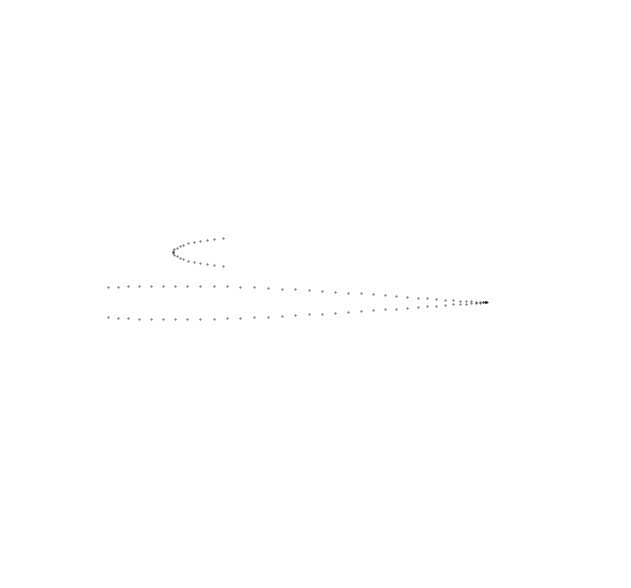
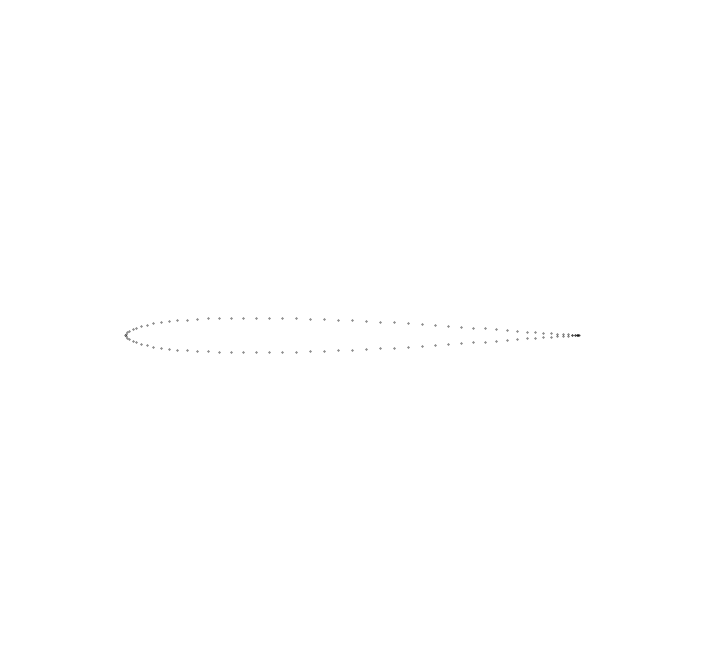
part: (194, 243) -> (147, 326), moved

